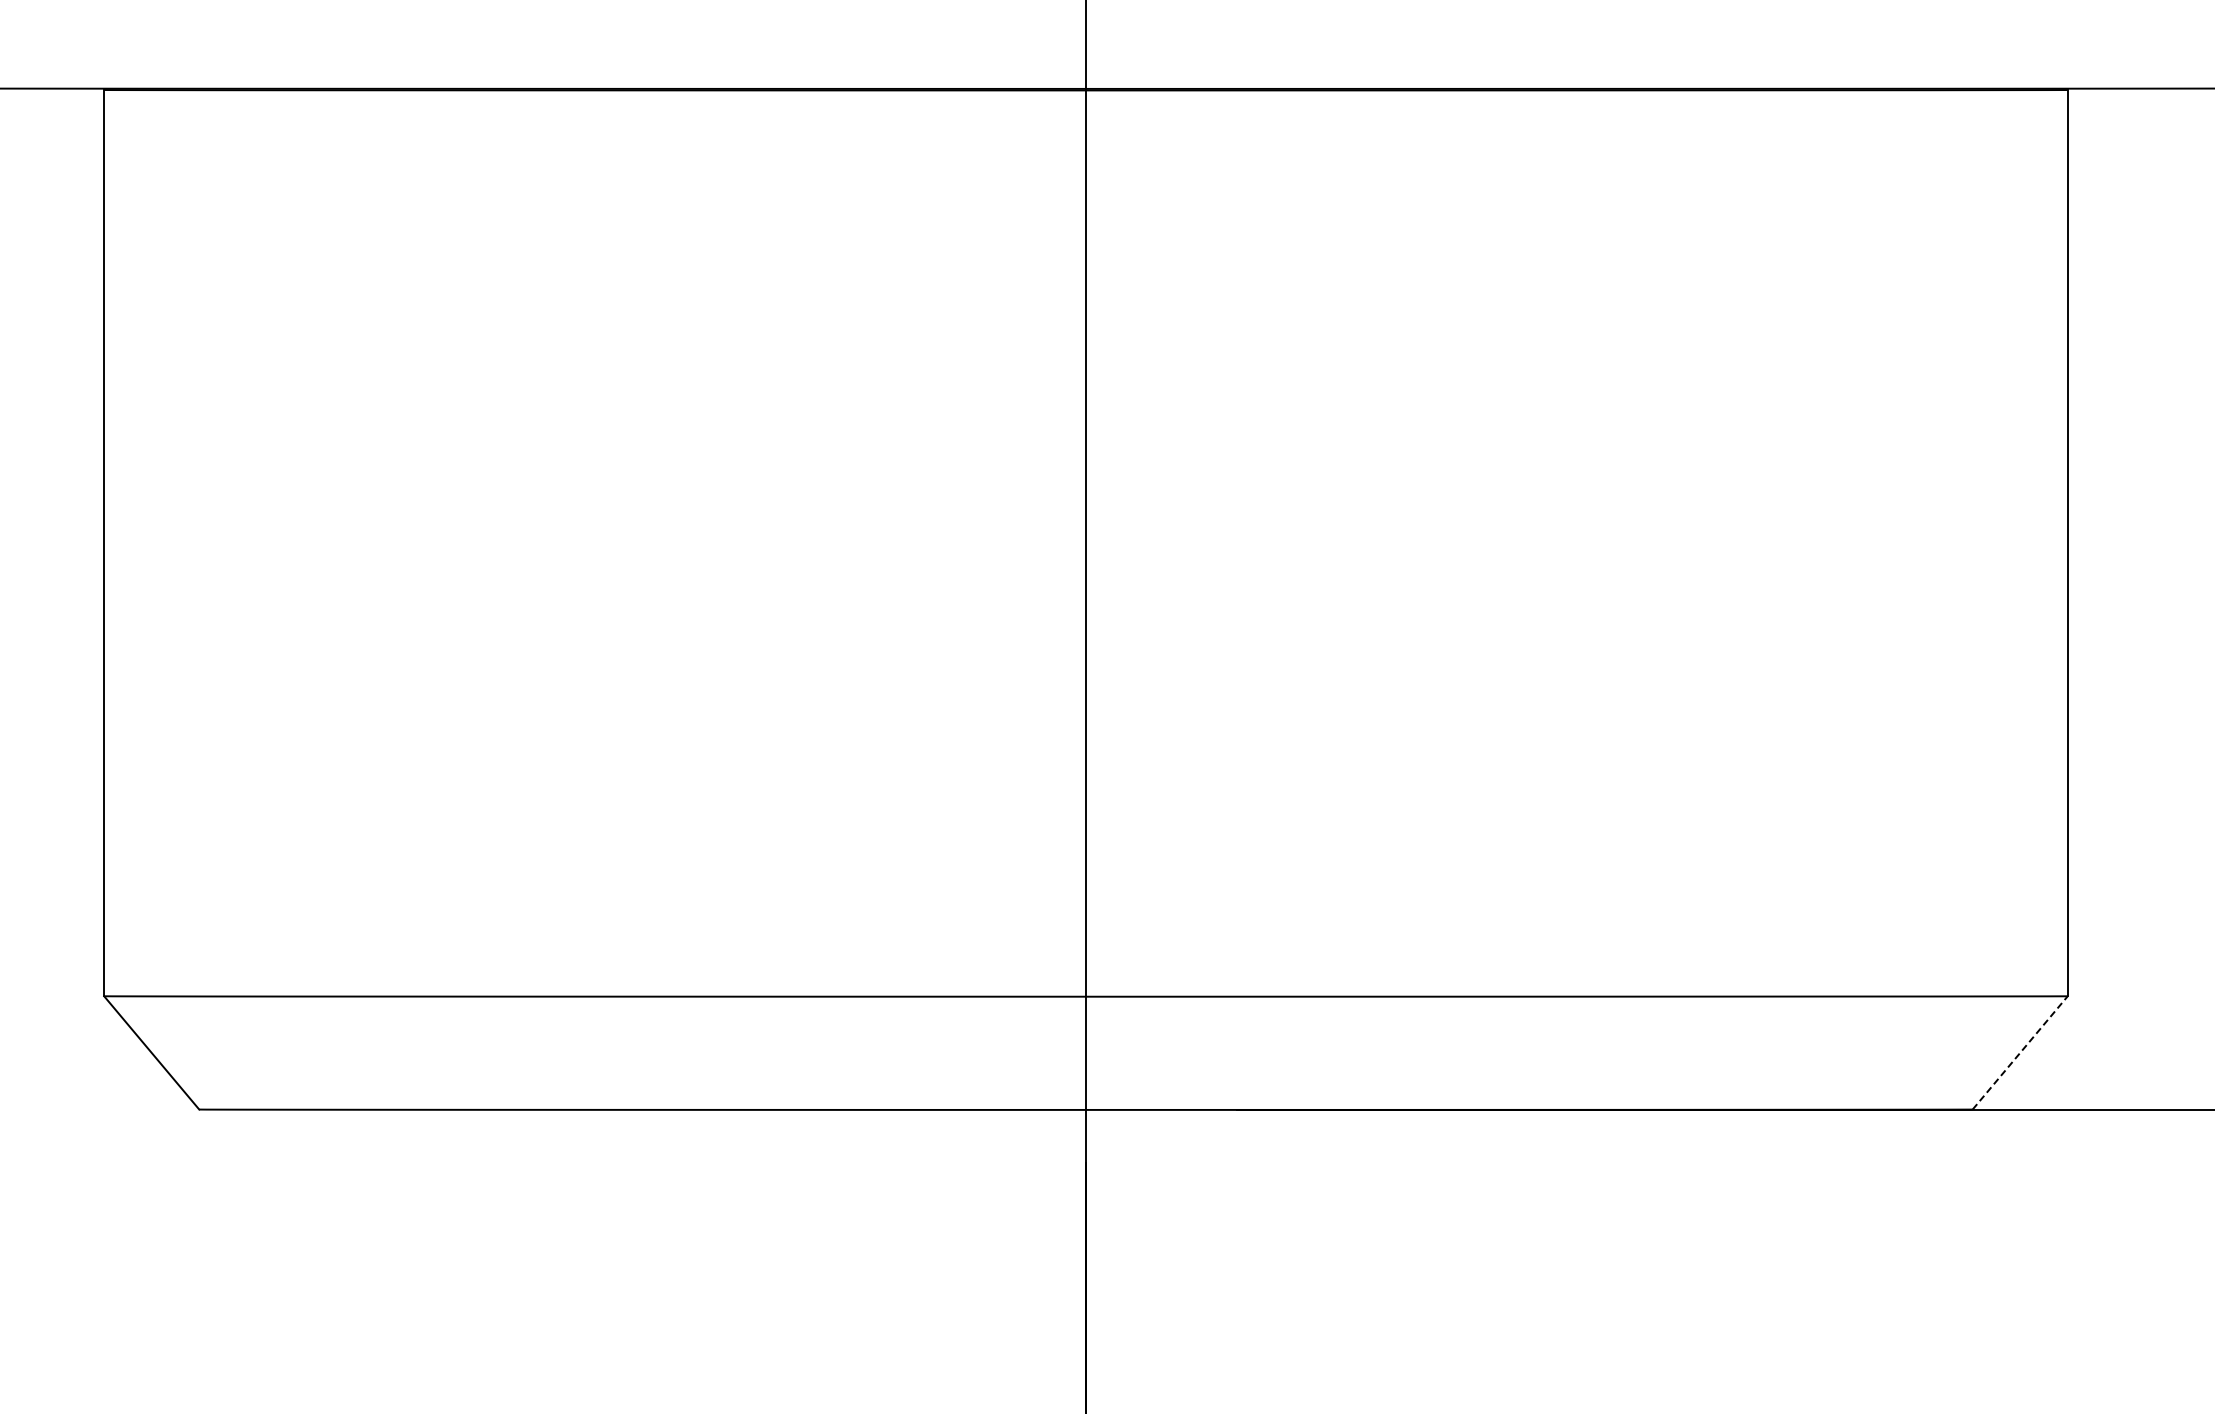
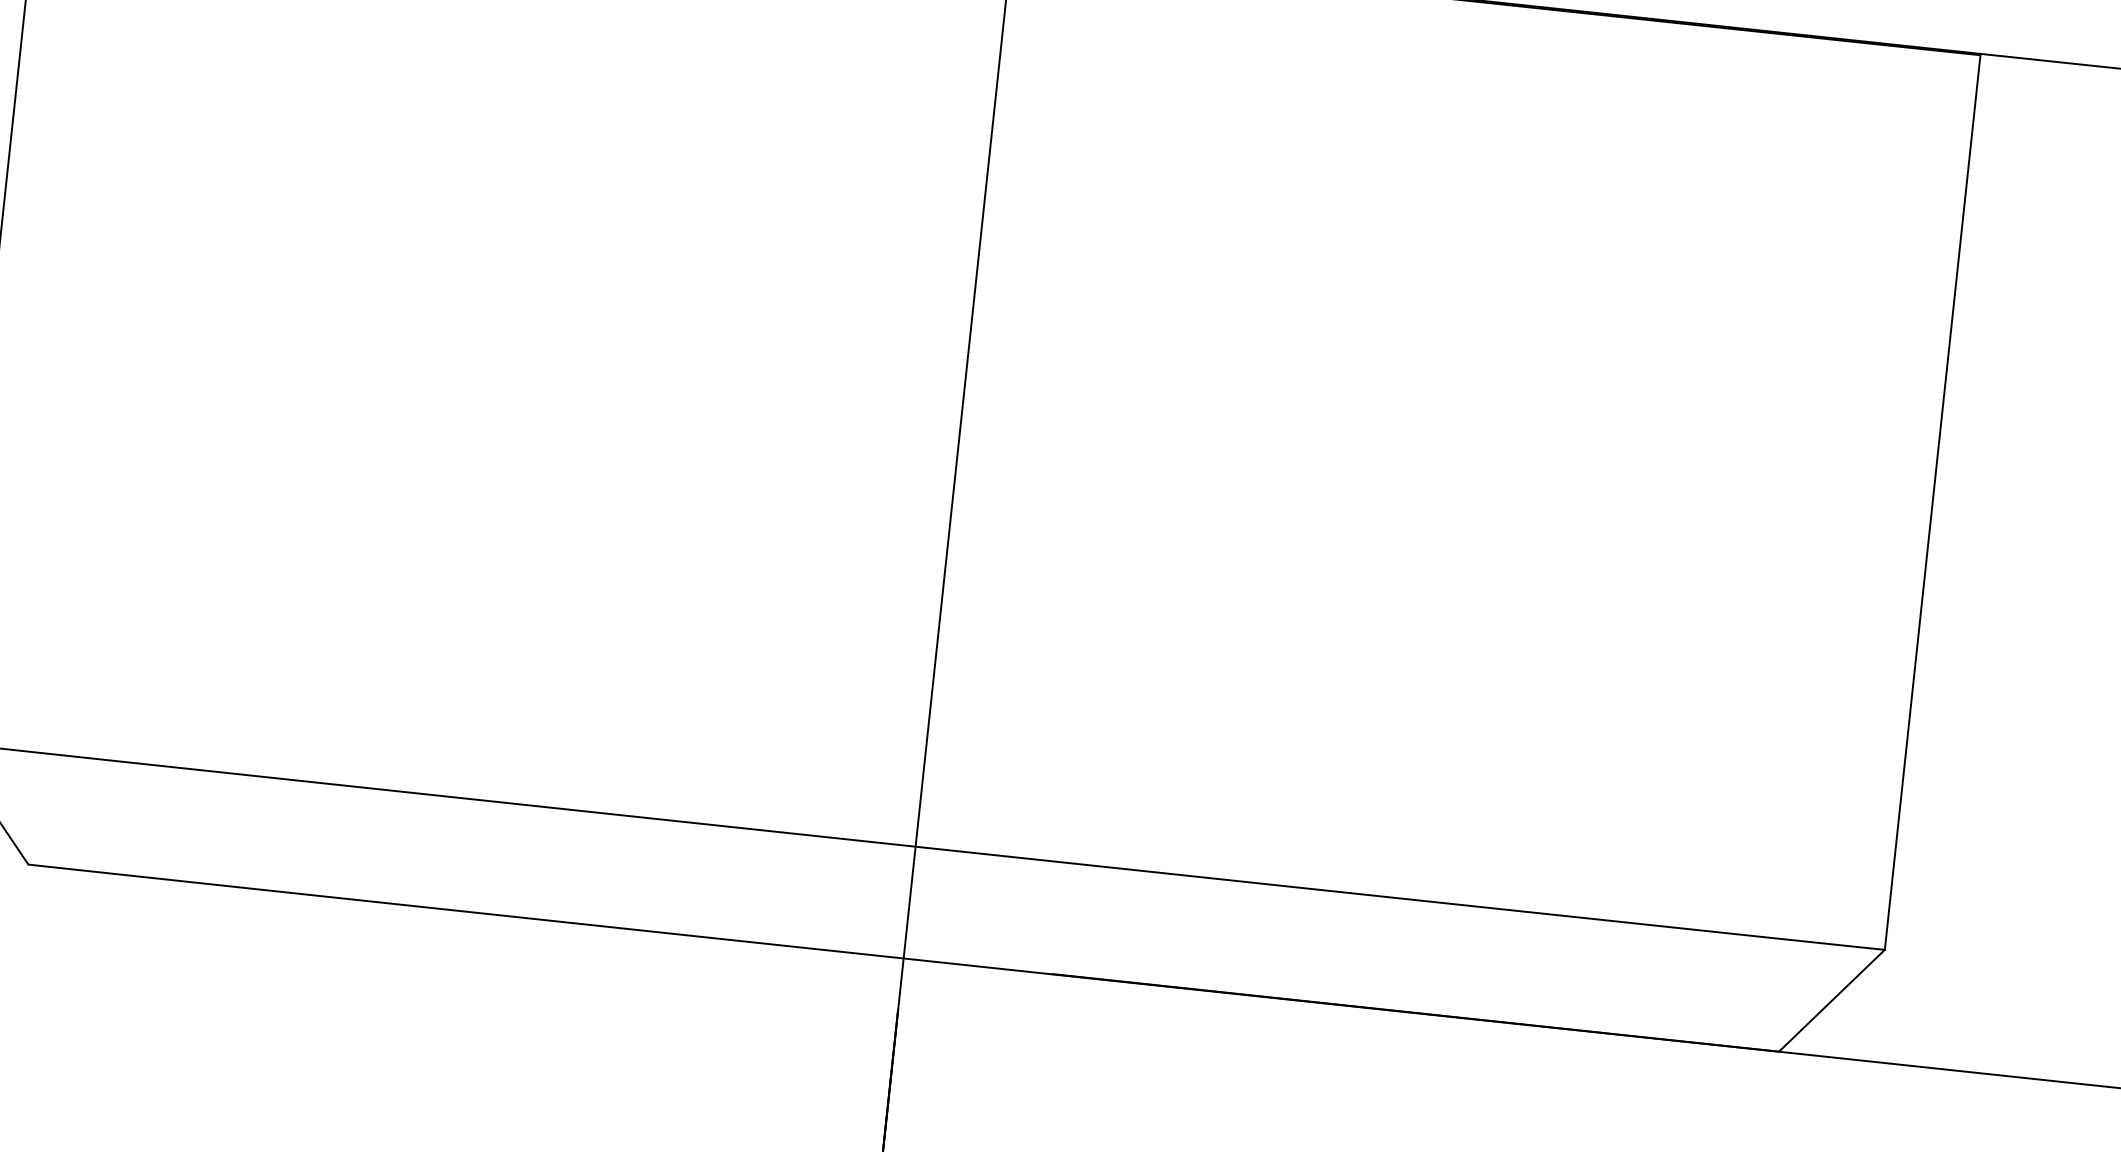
line: (2020, 1052) -> (1832, 1000), dashed -> solid

